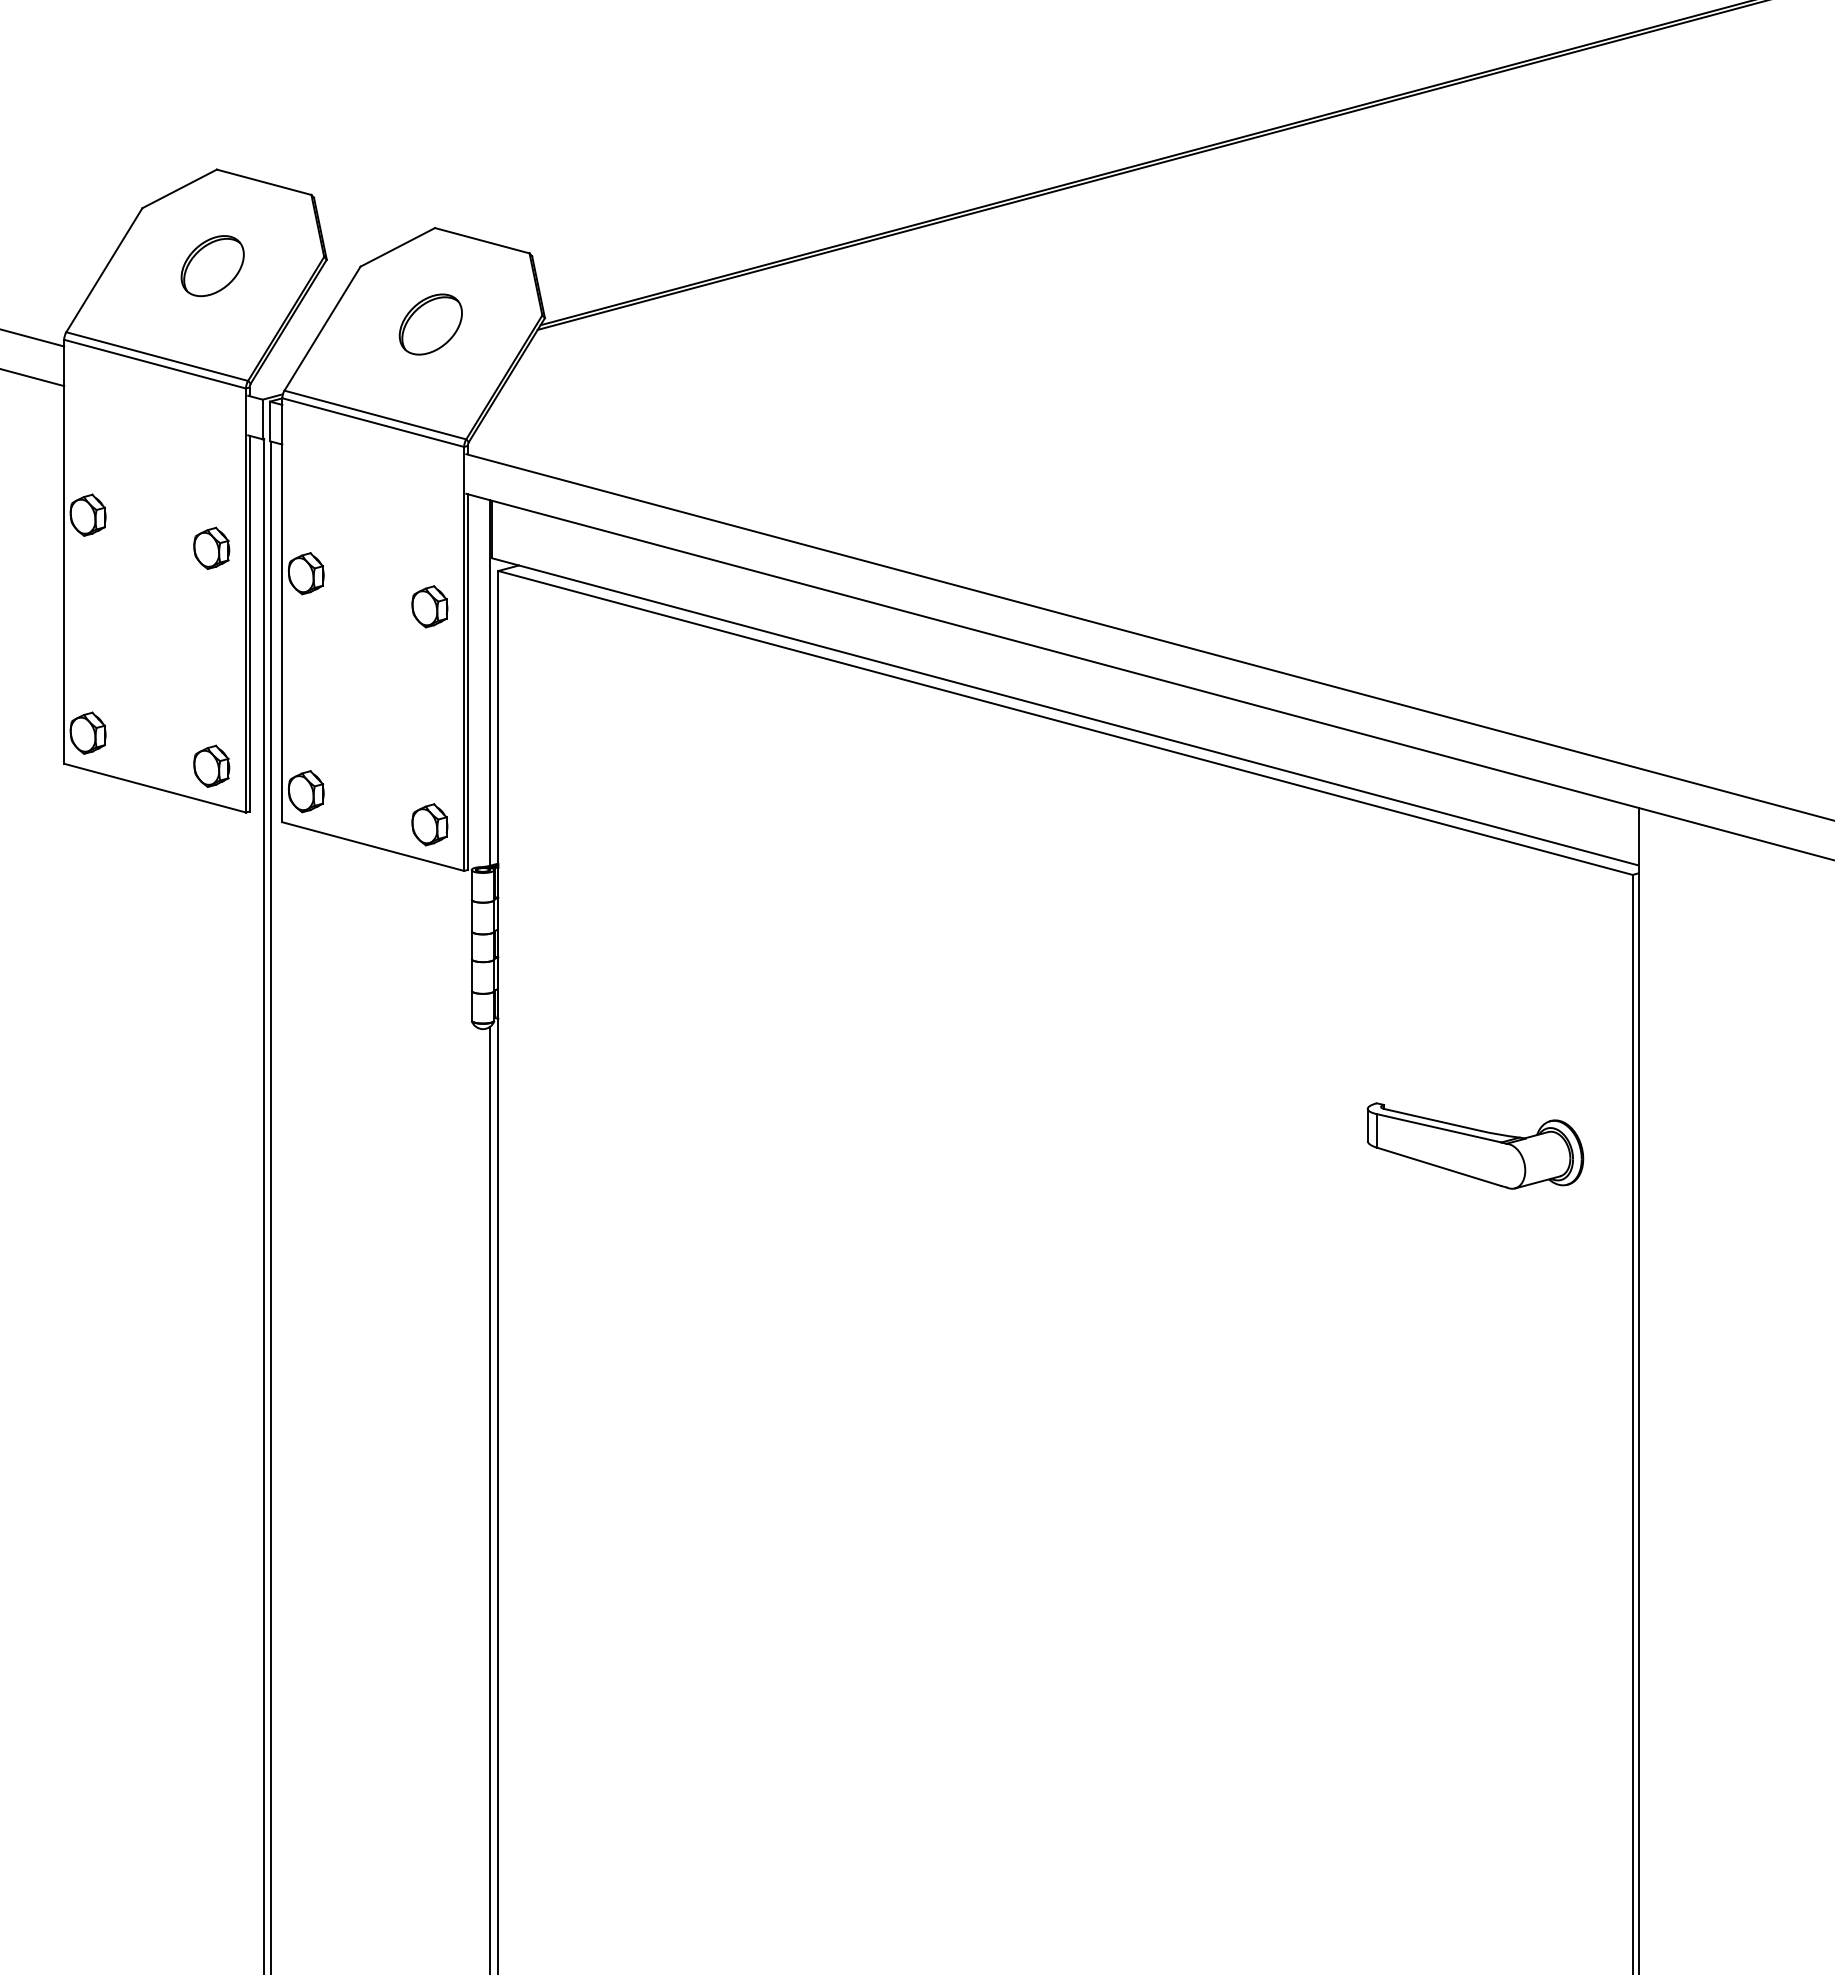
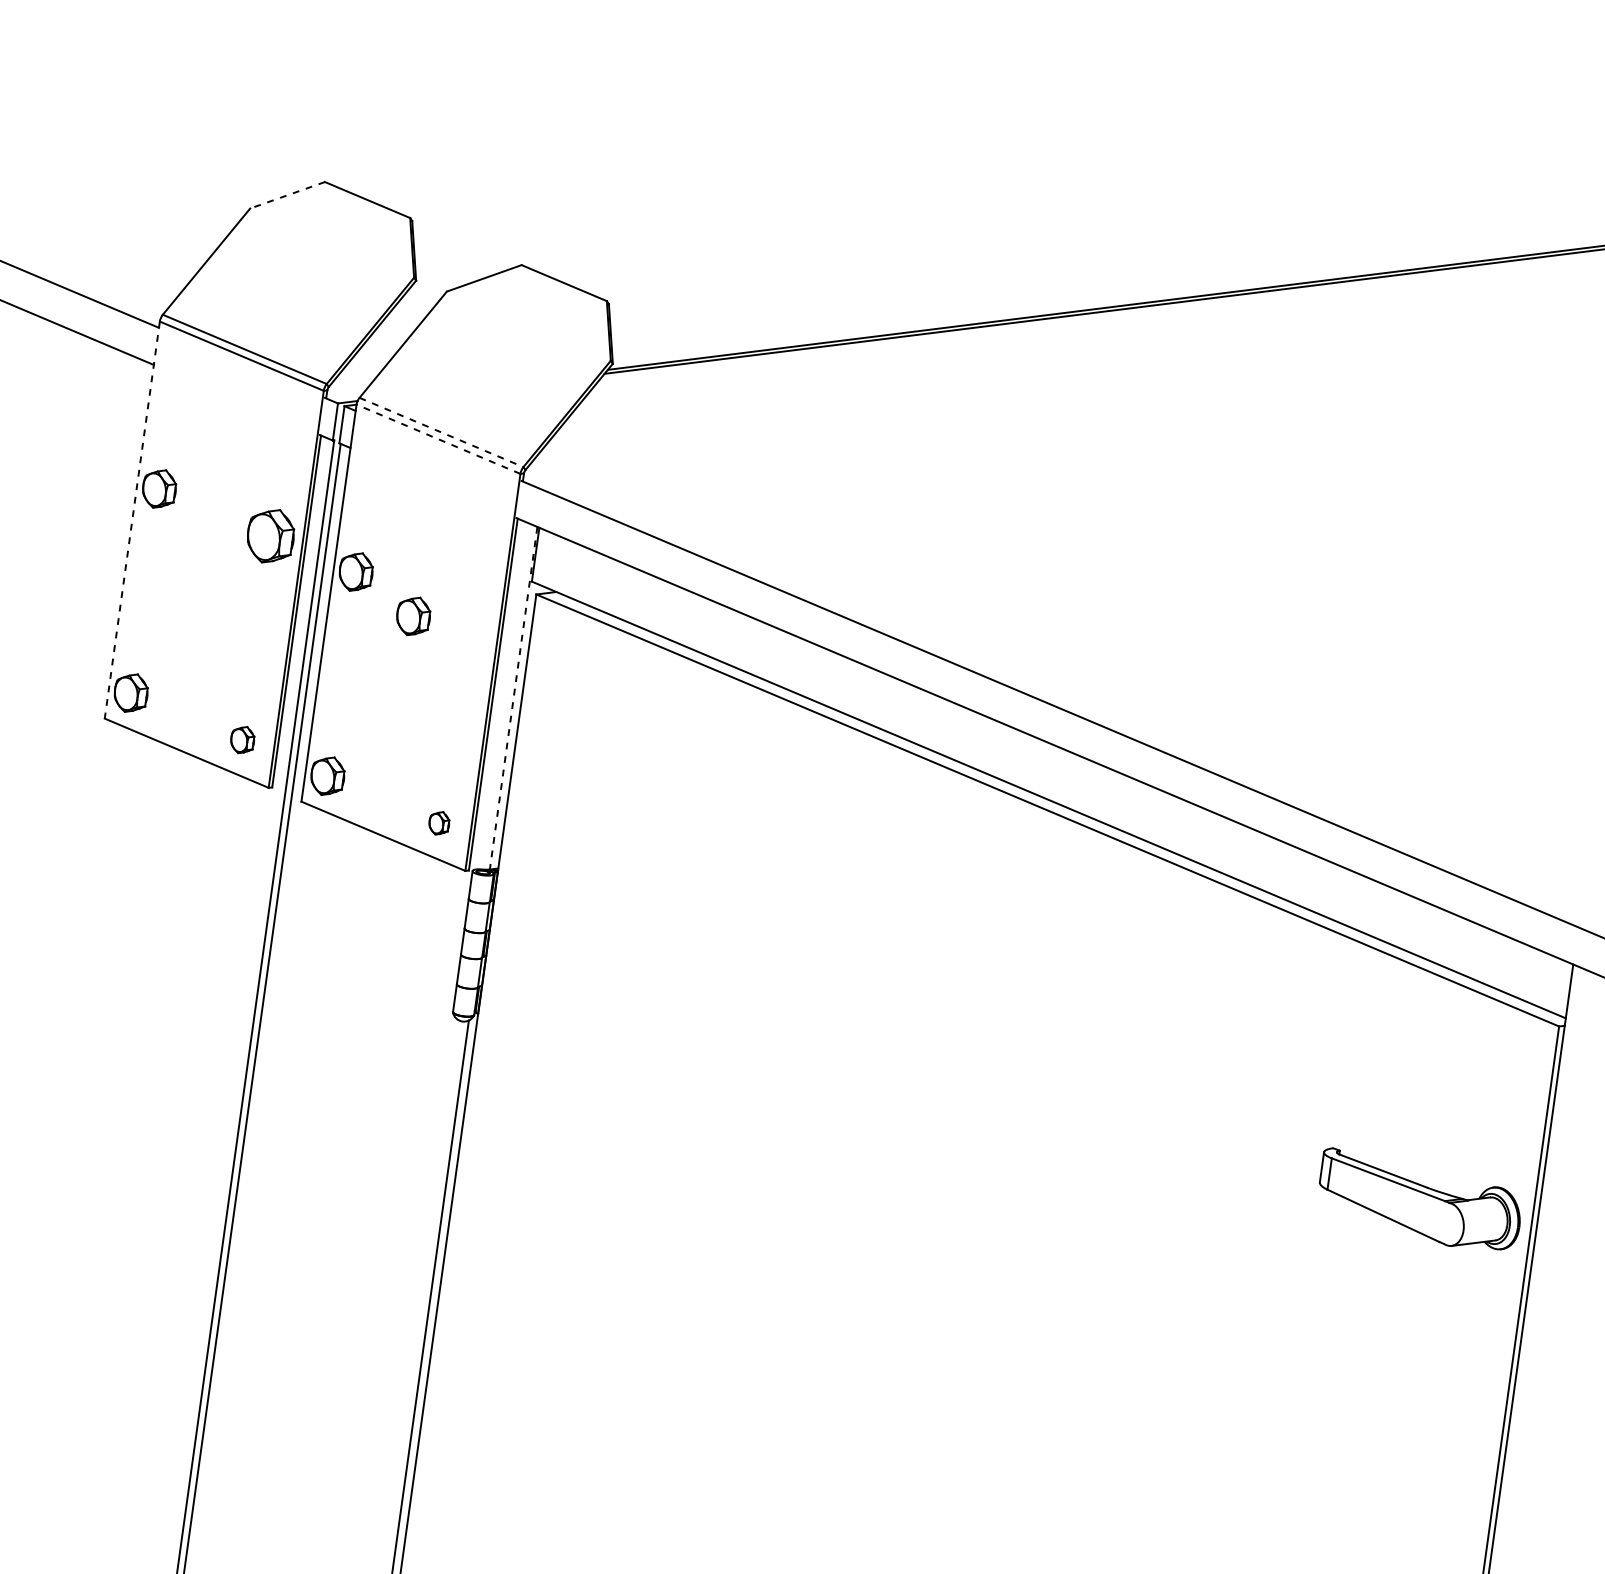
line: (179, 188) -> (287, 194), solid -> dashed
part: (212, 266) -> (308, 272), removed
part: (430, 324) -> (504, 354), removed
line: (375, 415) -> (441, 432), solid -> dashed
line: (372, 422) -> (437, 439), solid -> dashed
part: (211, 547) -> (270, 535), size x1.4
line: (64, 551) -> (132, 519), solid -> dashed
part: (429, 606) -> (413, 616), moved
line: (489, 683) -> (513, 698), solid -> dashed
part: (211, 765) -> (242, 739), size x0.7
part: (429, 824) -> (438, 822), size x0.6
part: (1475, 1145) -> (1420, 1200), moved

